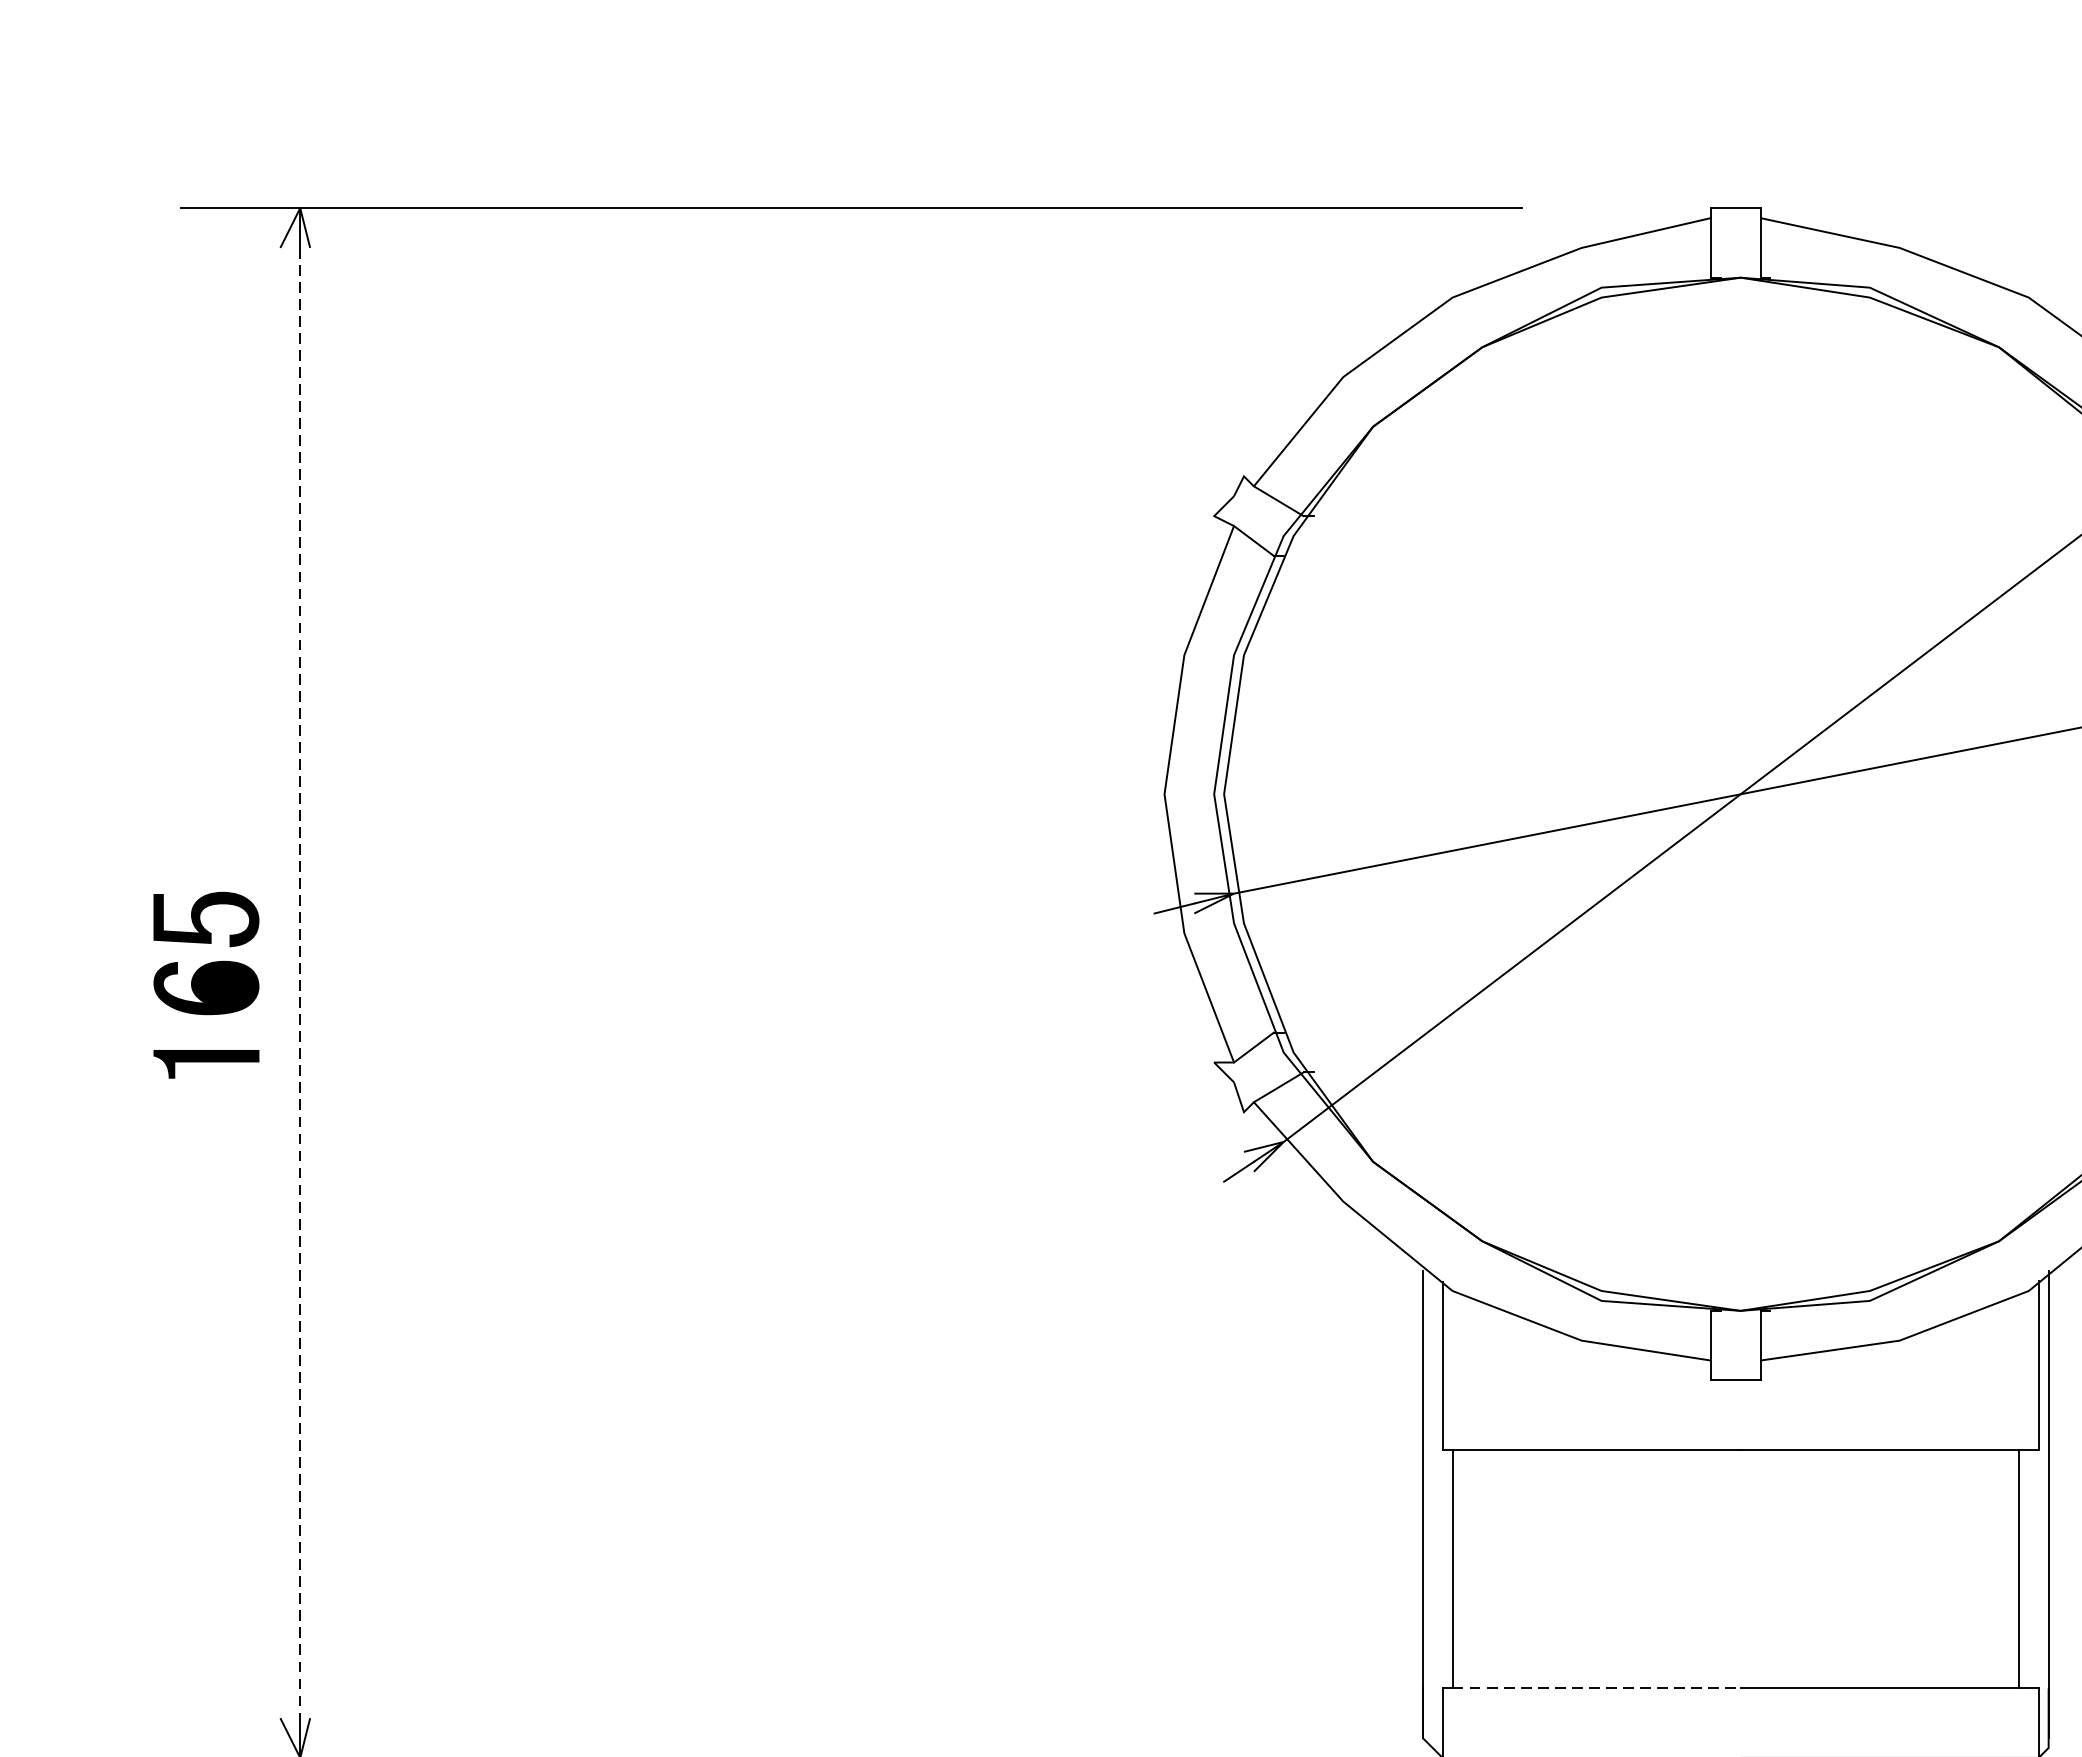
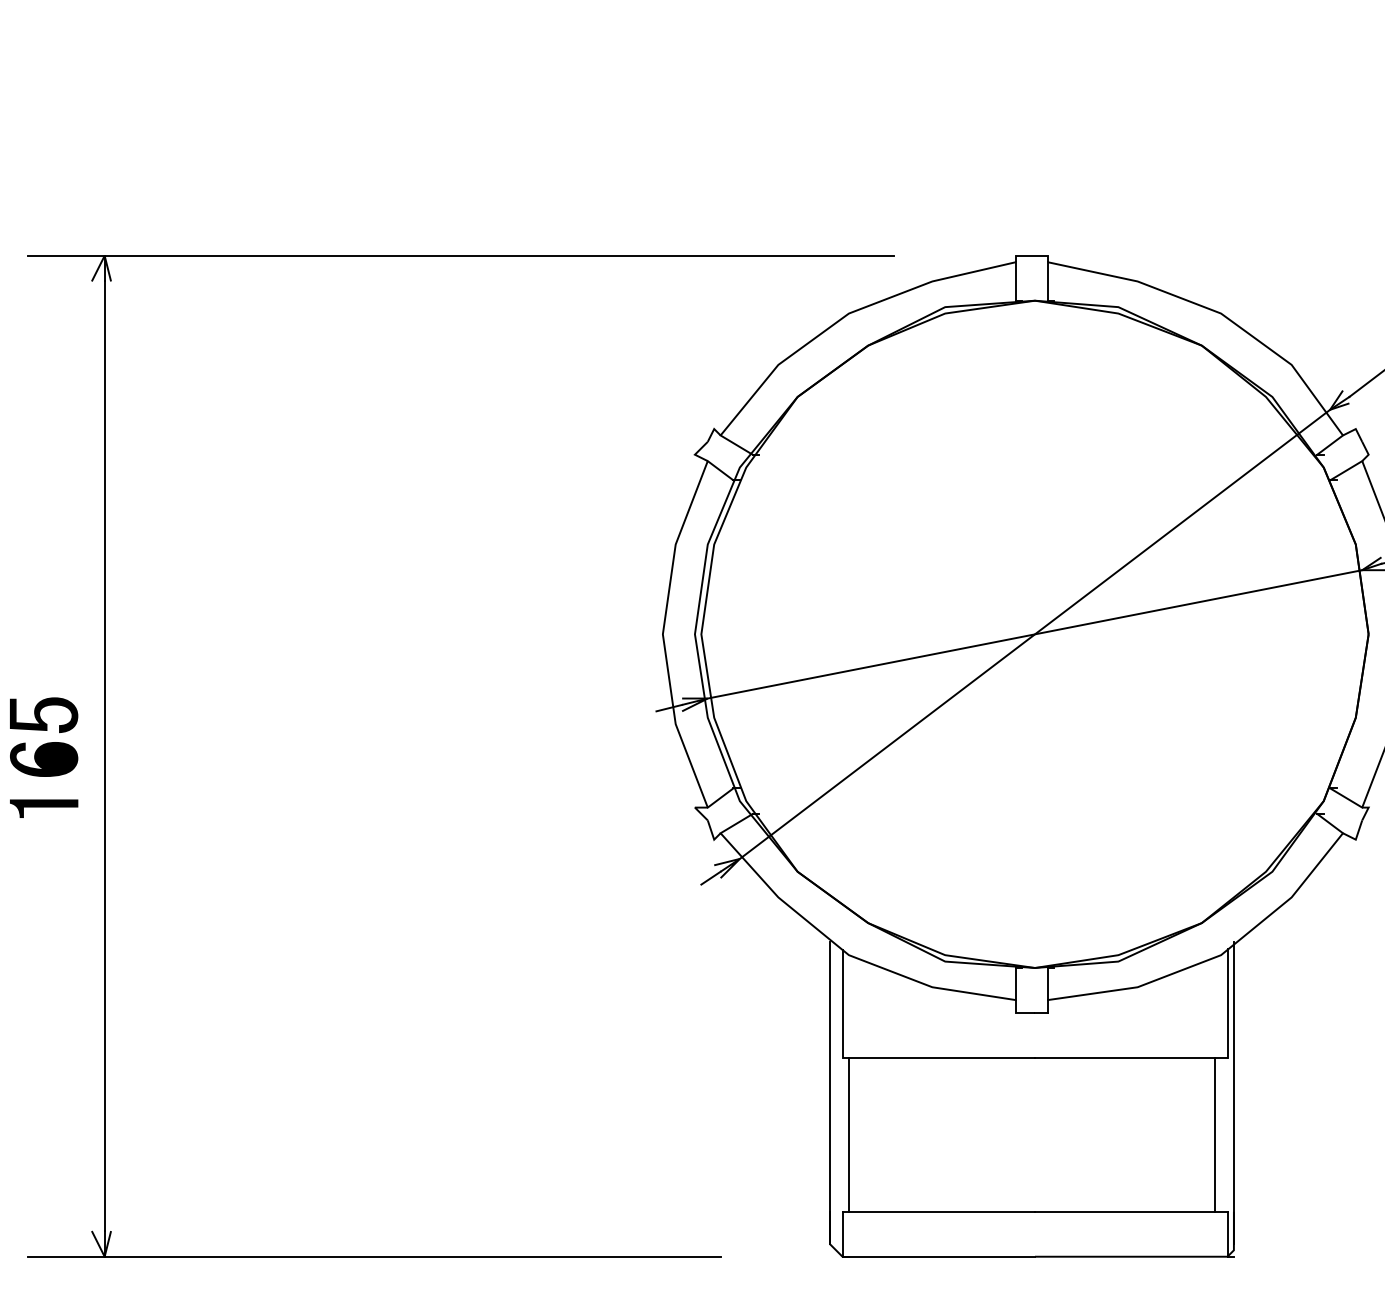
line: (299, 983) -> (104, 756), dashed -> solid
line: (1597, 1687) -> (942, 1211), dashed -> solid

